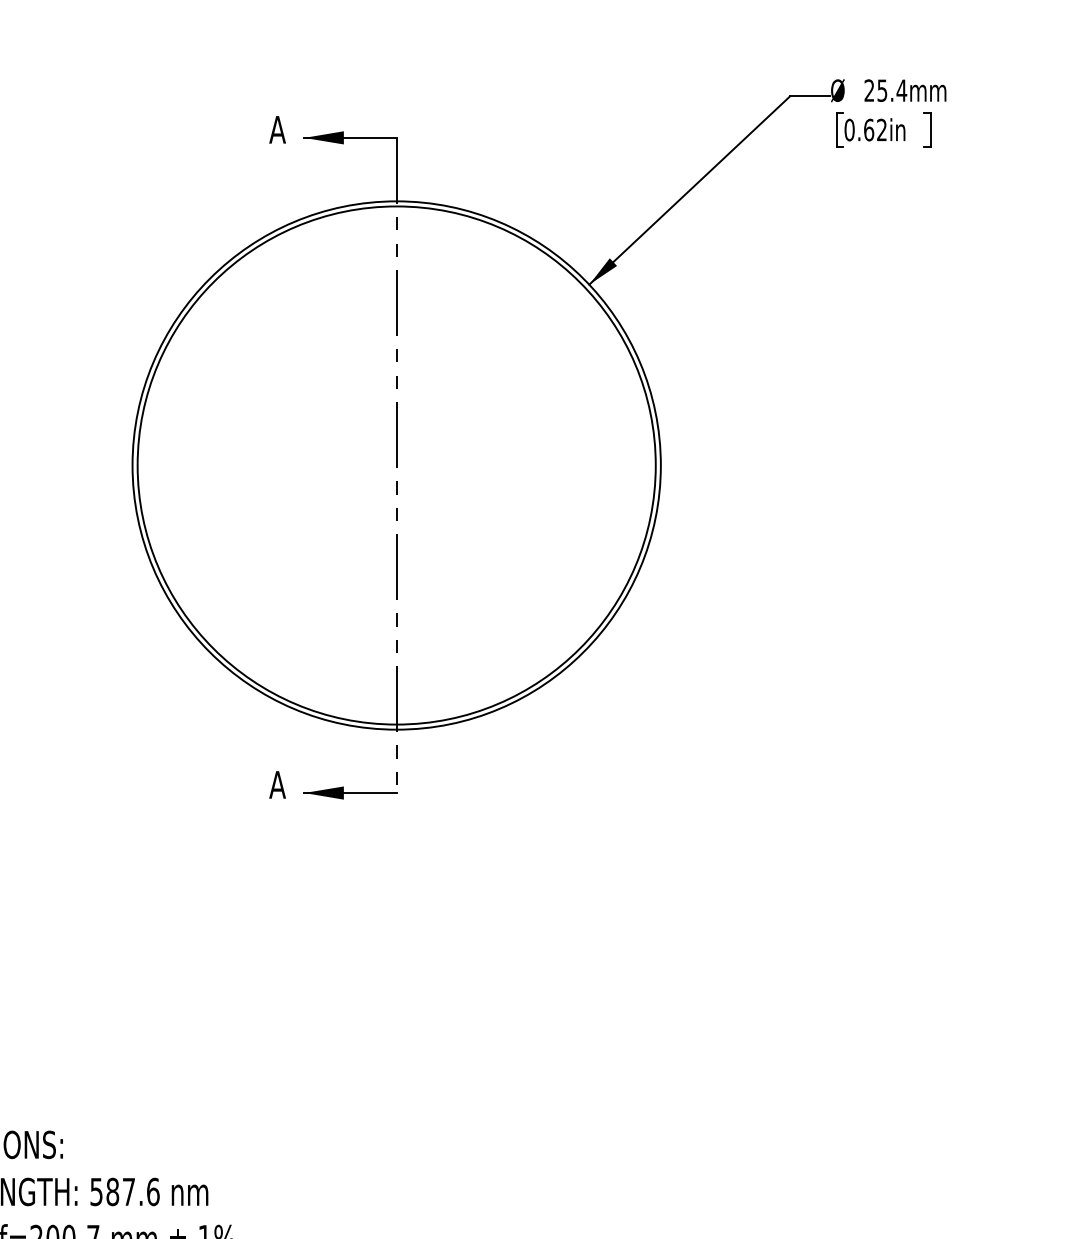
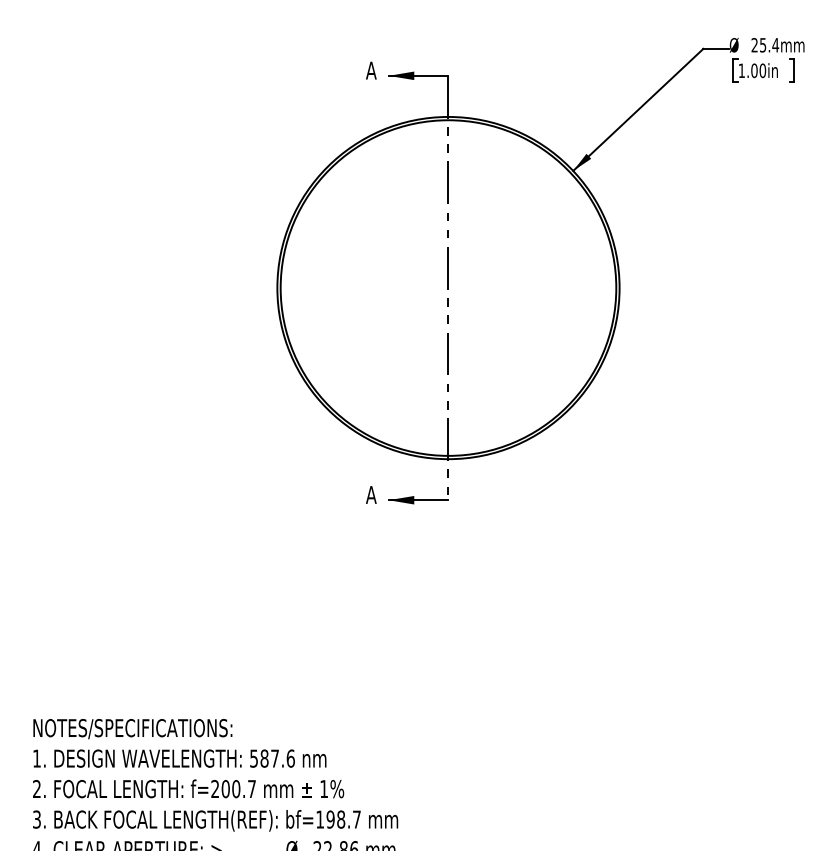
text: (866, 129) -> (752, 70), 0.62in -> 1.00in

